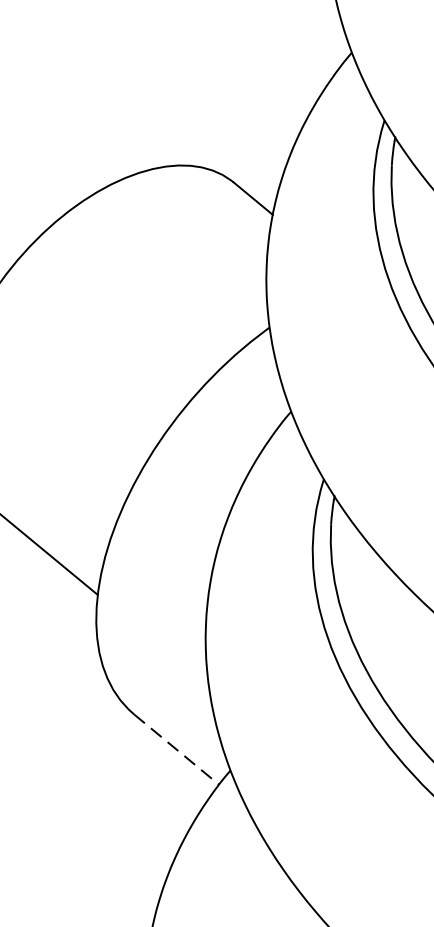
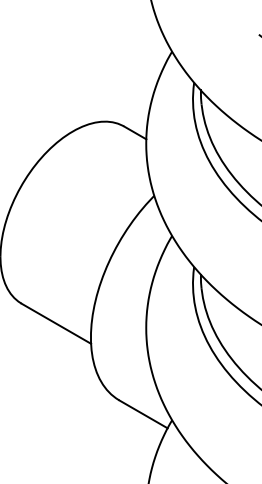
line: (176, 749) -> (143, 414), dashed -> solid

